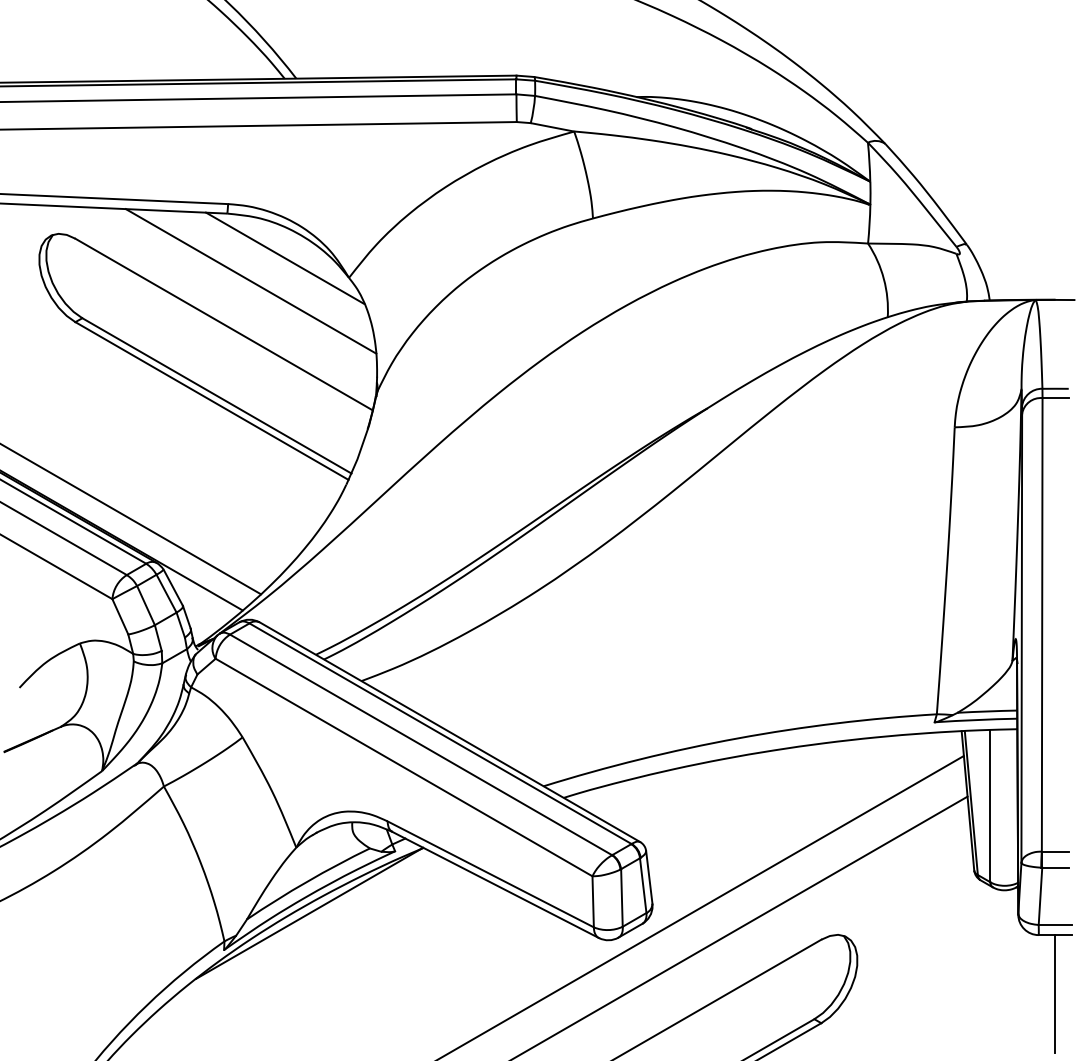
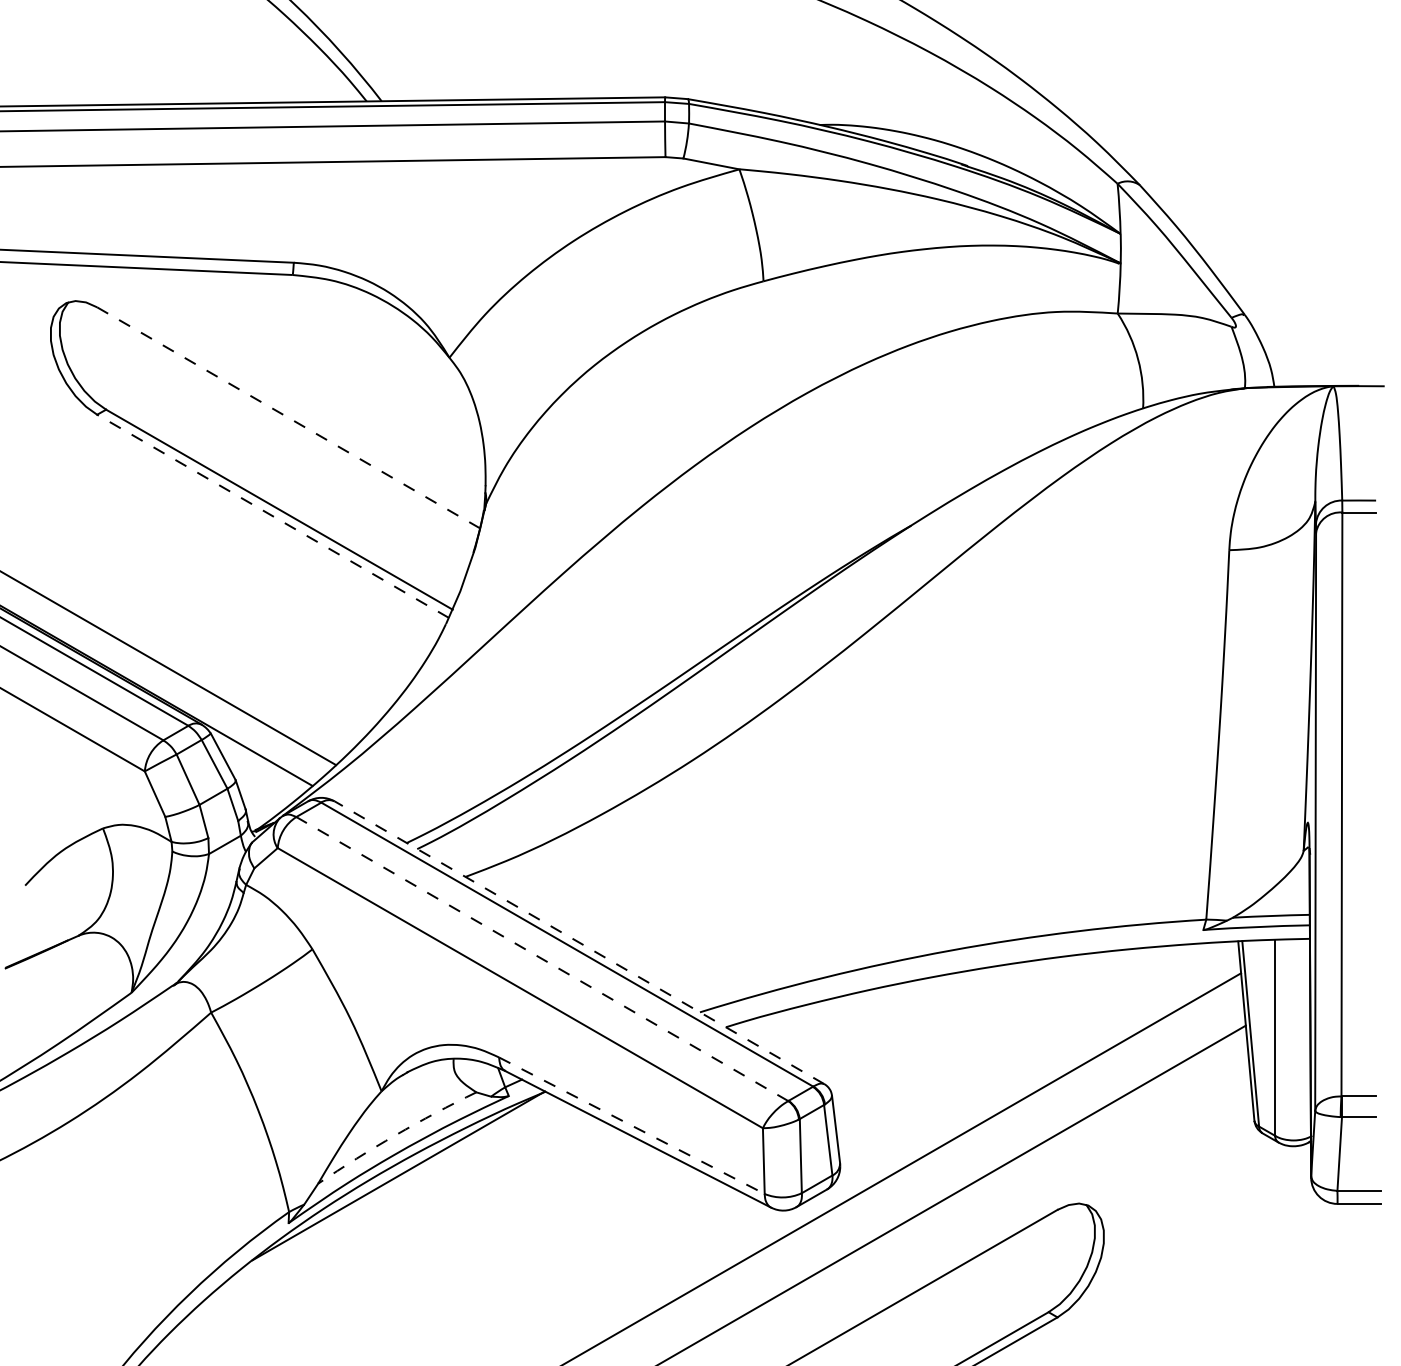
line: (285, 257) -> (367, 331), removed
line: (250, 281) -> (322, 362), removed
line: (224, 324) -> (289, 417), solid -> dashed
line: (212, 401) -> (273, 516), solid -> dashed
line: (449, 732) -> (578, 943), solid -> dashed
line: (421, 744) -> (542, 958), solid -> dashed
line: (490, 874) -> (631, 1125), solid -> dashed
arc: (307, 881) -> (396, 1134), solid -> dashed
line: (1055, 994) -> (1359, 1280), removed

